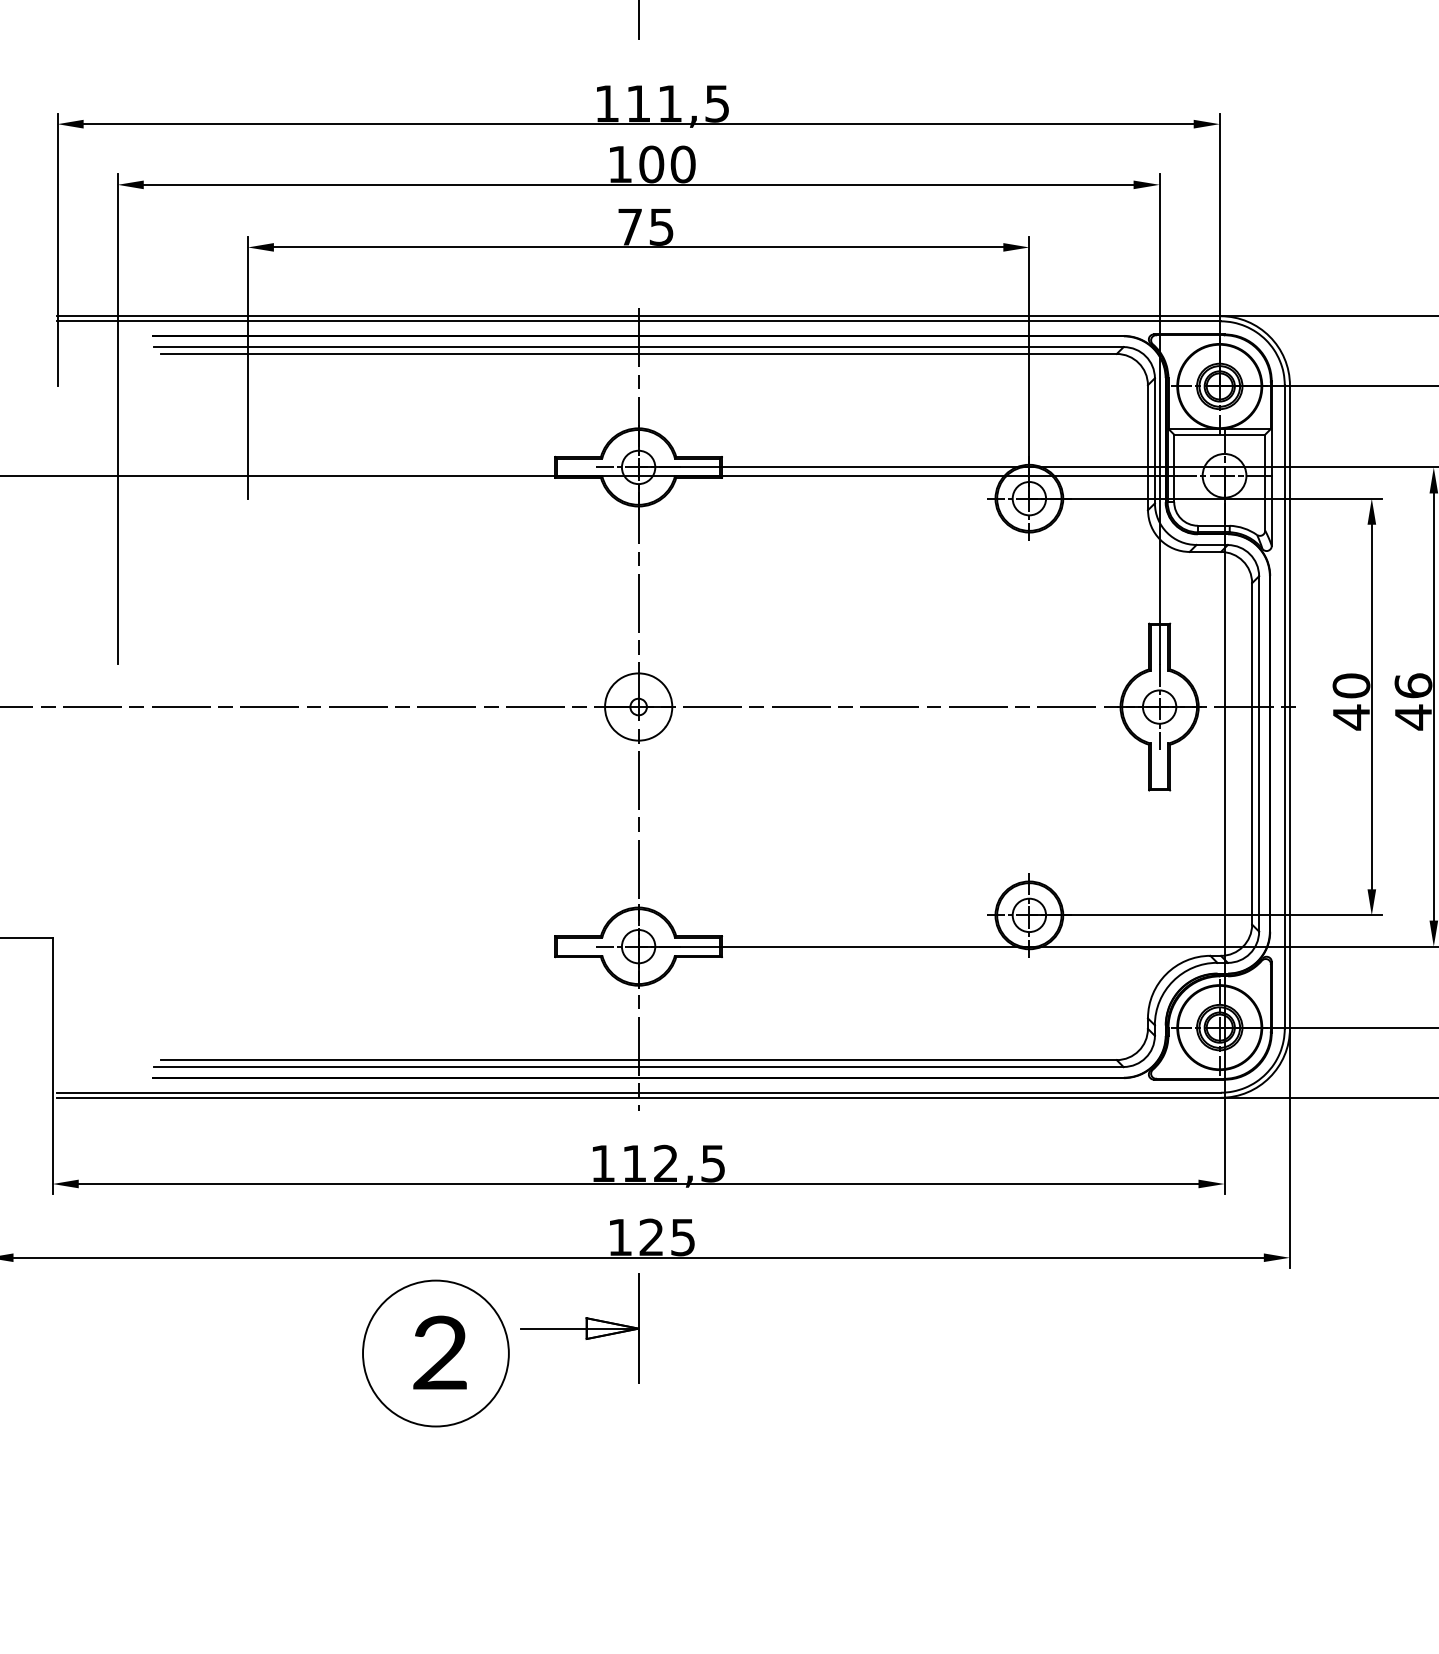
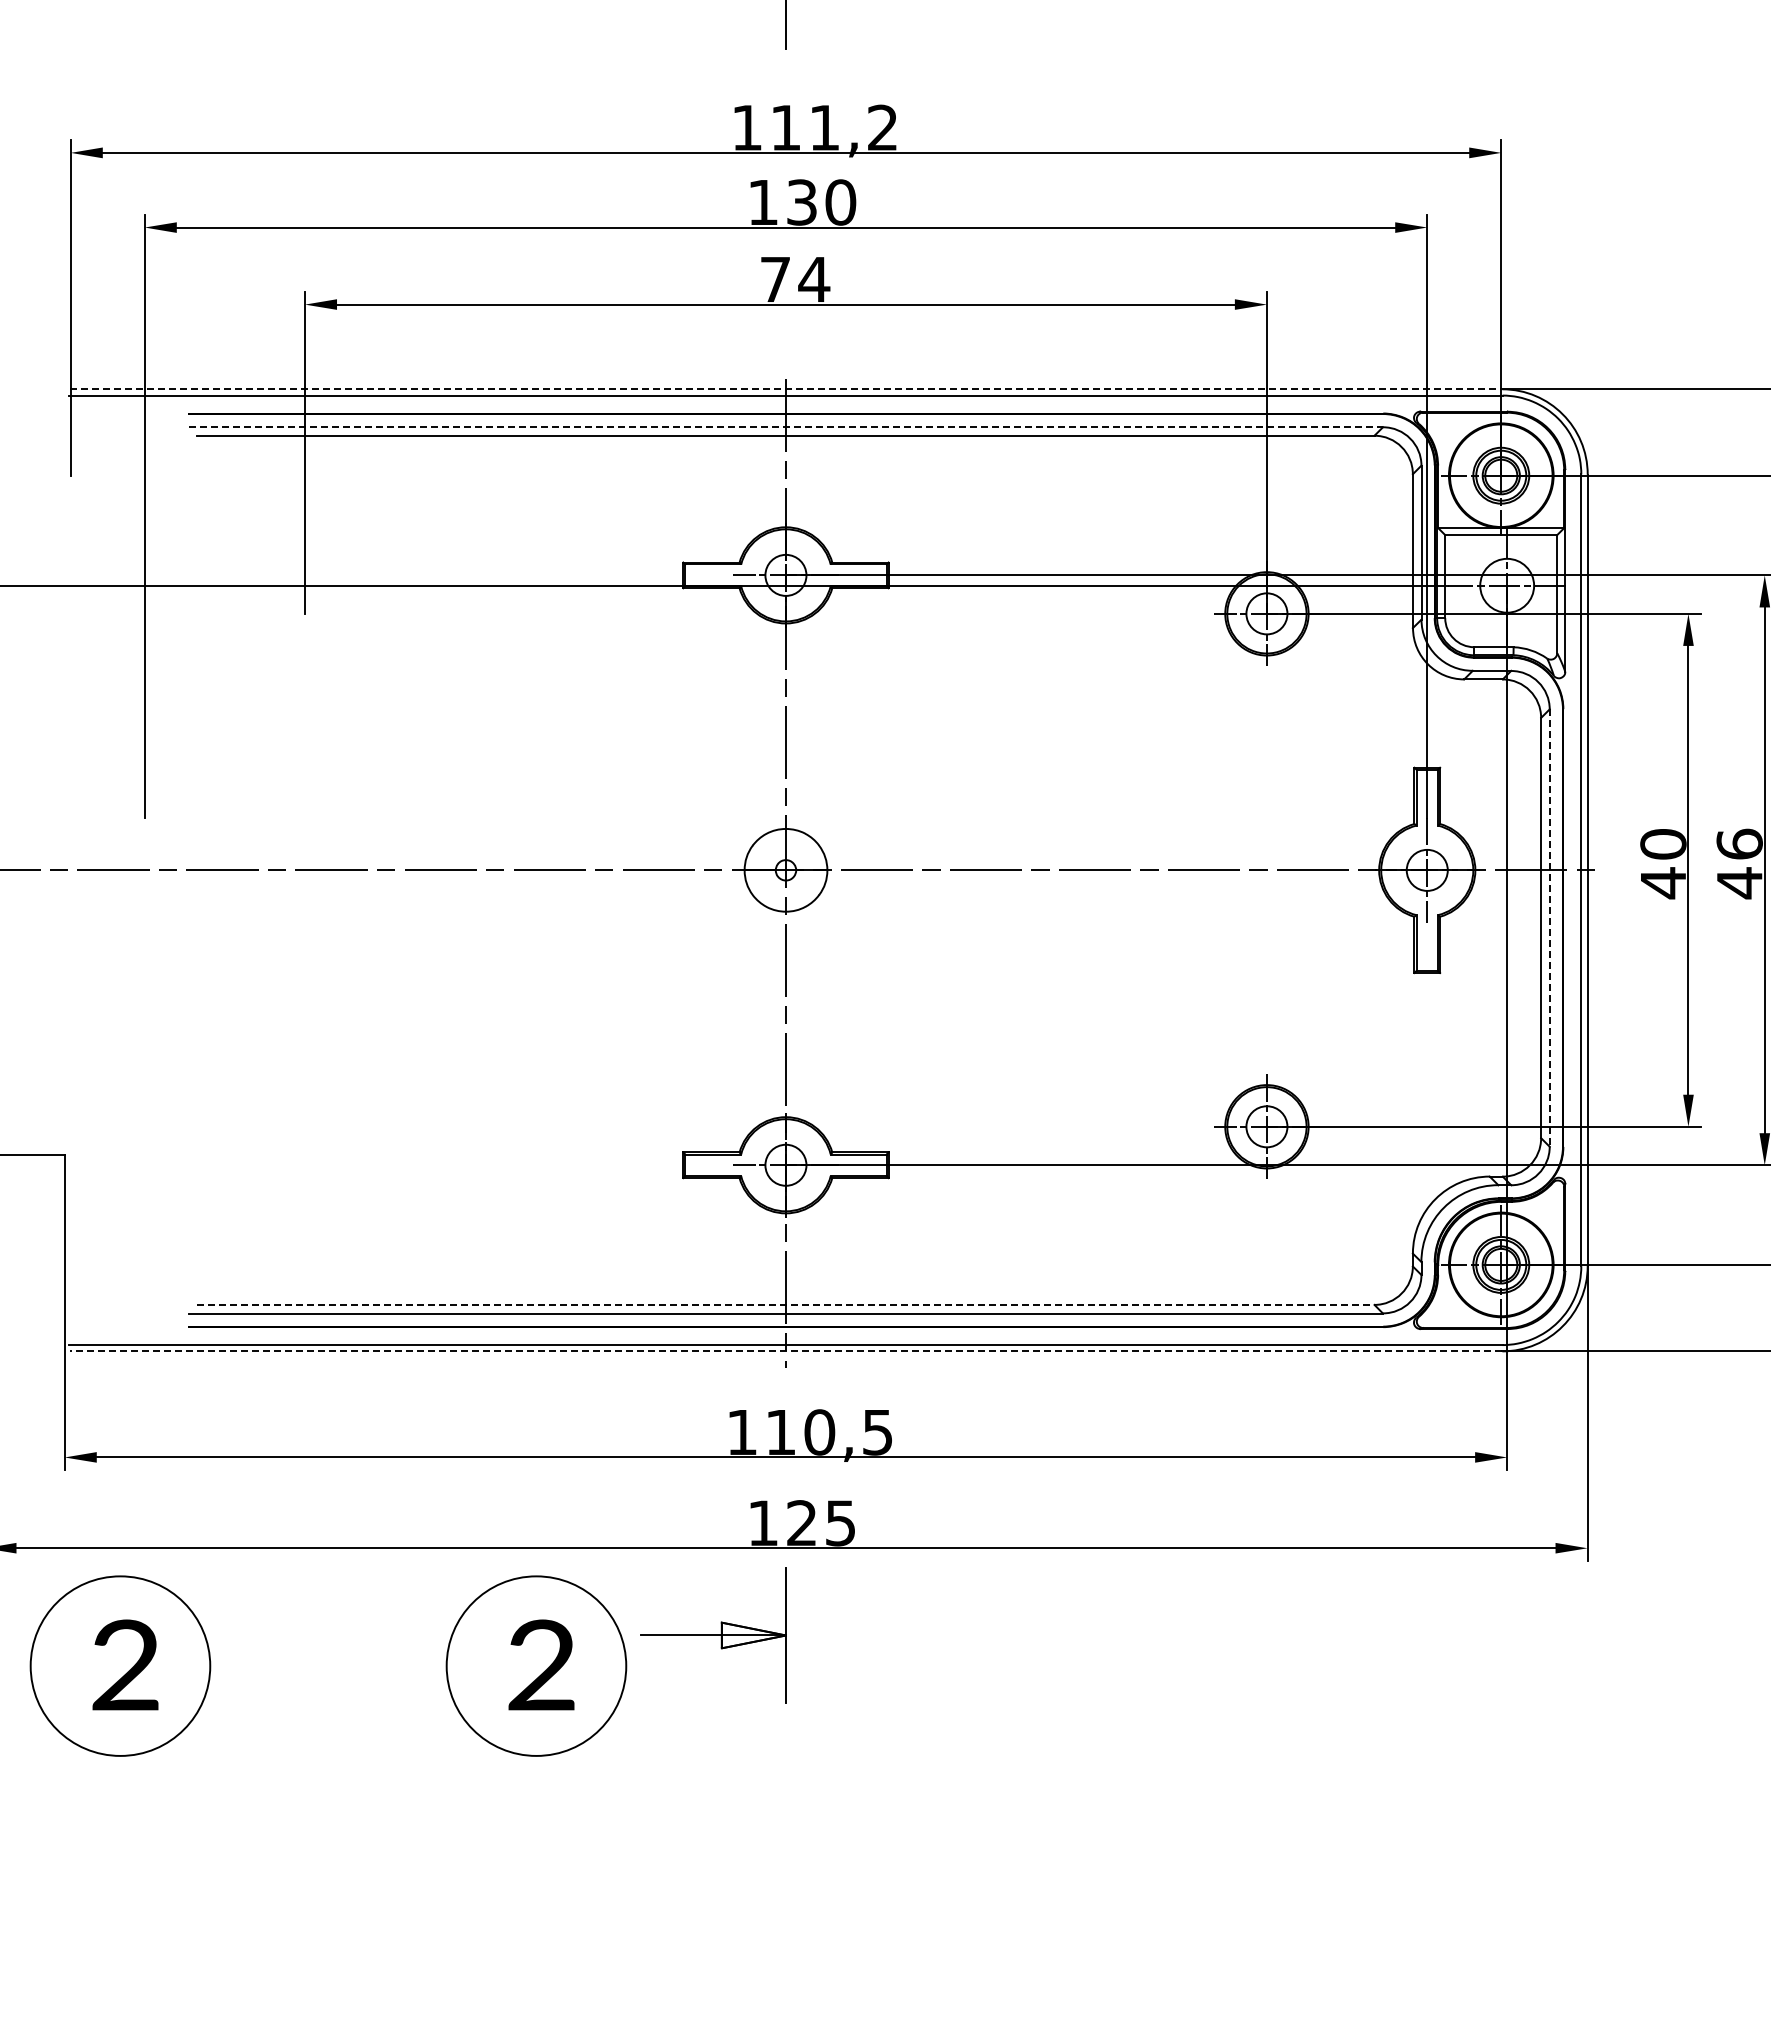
text: (717, 103) -> (882, 127), 111,5 -> 111,2
text: (651, 164) -> (801, 202), 100 -> 130
text: (661, 227) -> (814, 279), 75 -> 74
line: (639, 316) -> (786, 389), solid -> dashed
line: (639, 347) -> (786, 427), solid -> dashed
line: (1258, 754) -> (1549, 928), solid -> dashed
line: (639, 1059) -> (786, 1304), solid -> dashed
line: (638, 1097) -> (785, 1351), solid -> dashed
text: (665, 1163) -> (819, 1432), 112,5 -> 110,5
part: (98, 1353) -> (120, 1665), added

